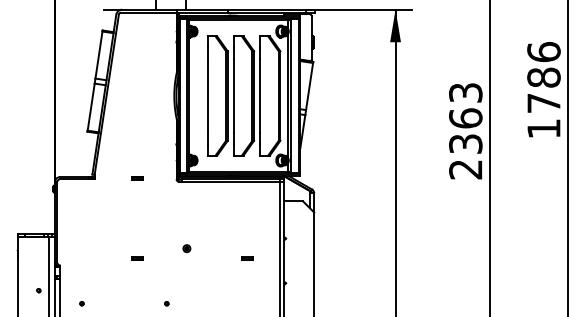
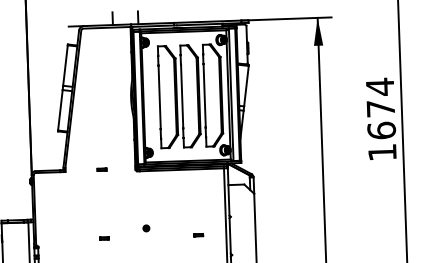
text: (465, 130) -> (381, 119), 2363 -> 1674

